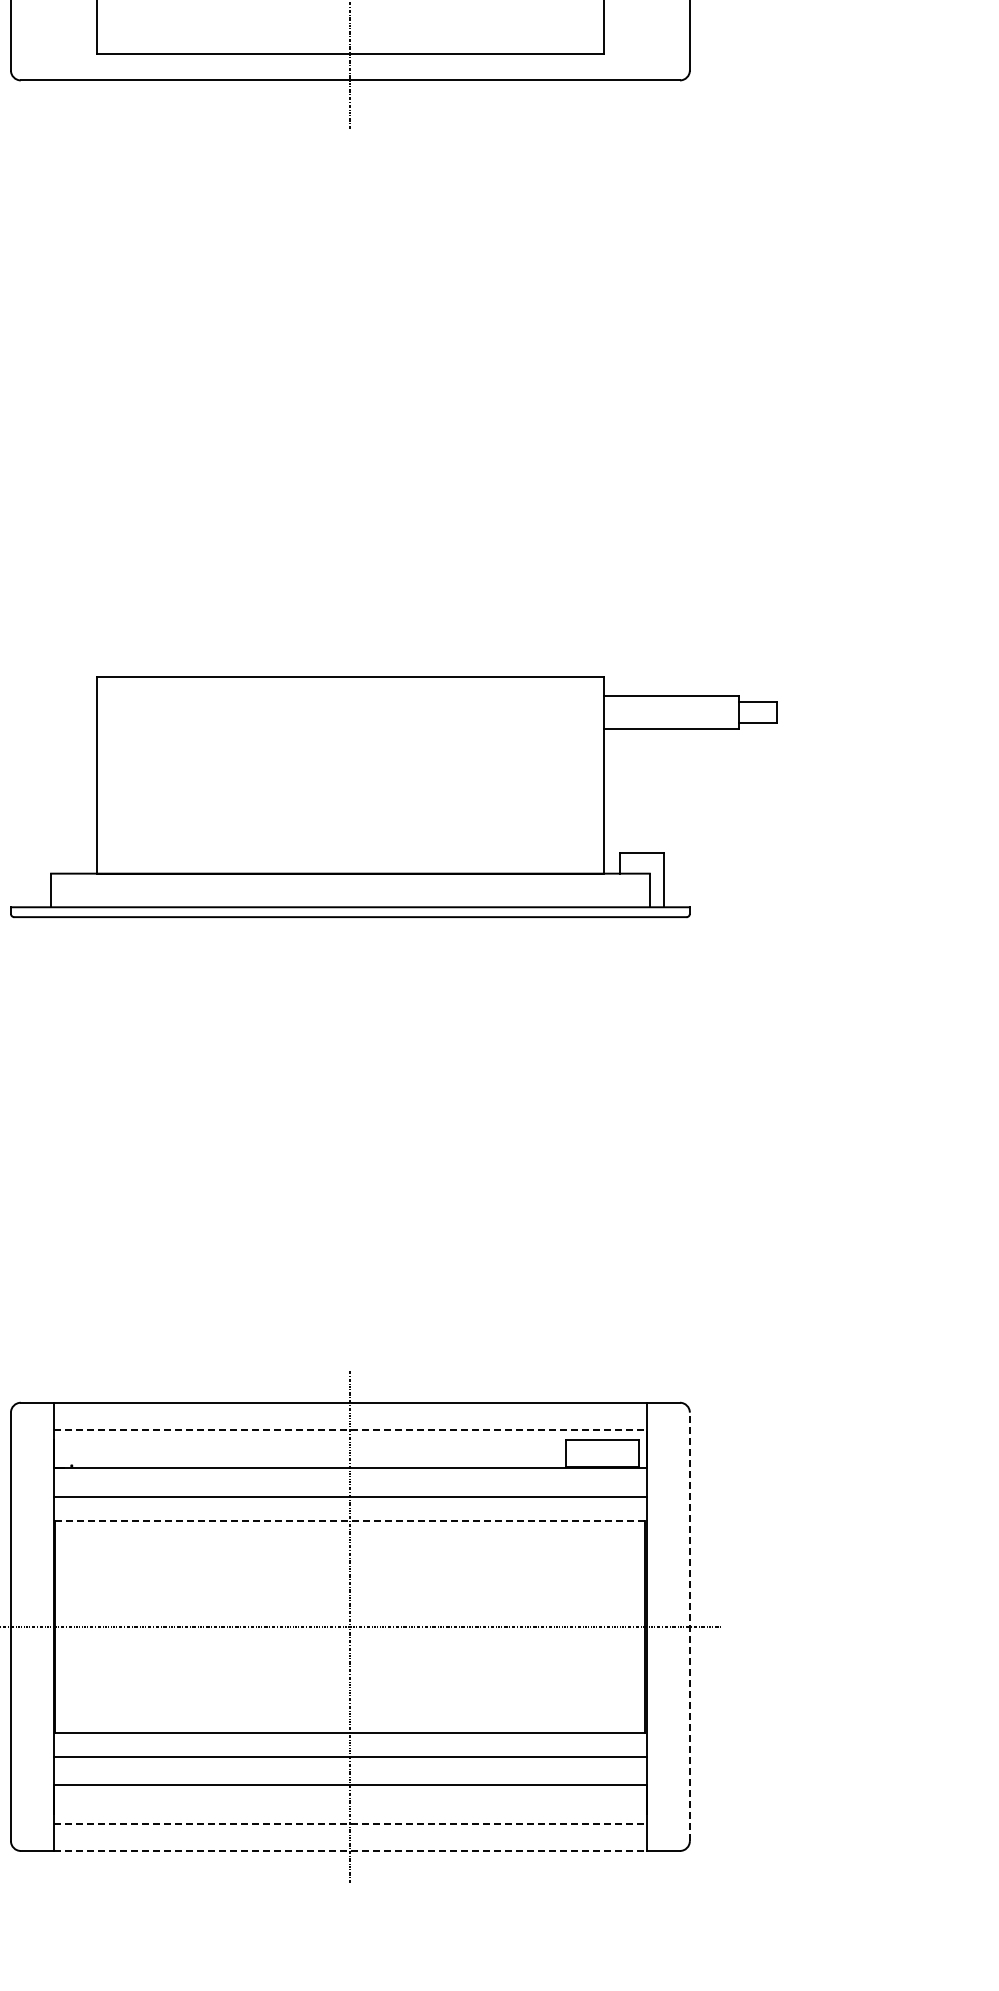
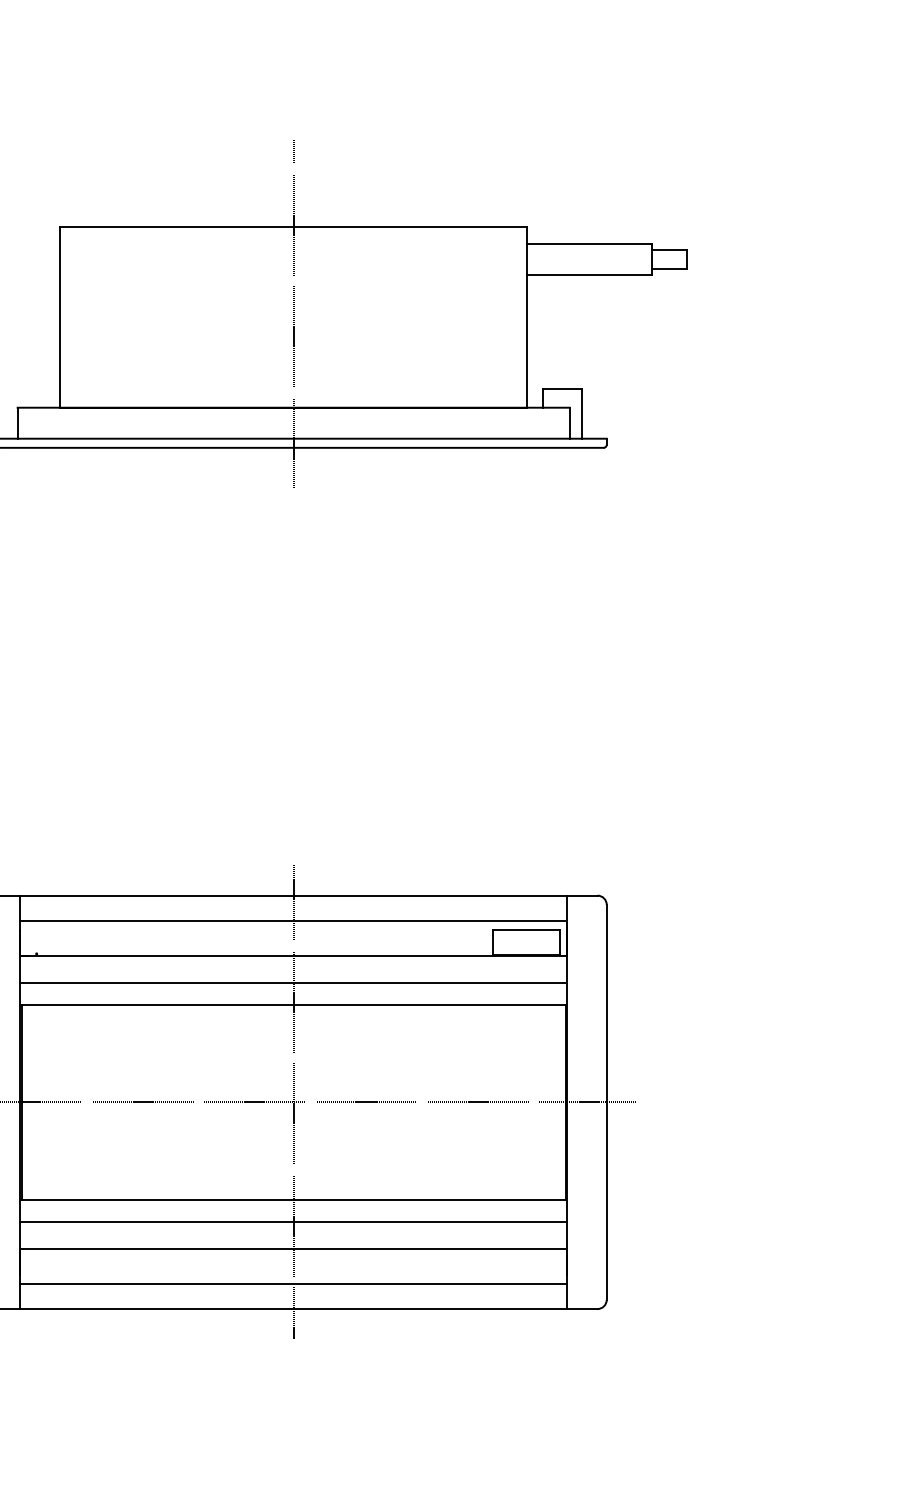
line: (350, 770) -> (293, 312), added
line: (350, 1429) -> (293, 920), dashed -> solid
line: (349, 1521) -> (292, 1005), dashed -> solid
line: (689, 1626) -> (606, 1102), dashed -> solid
line: (350, 1823) -> (293, 1283), dashed -> solid
line: (350, 1850) -> (293, 1308), dashed -> solid

